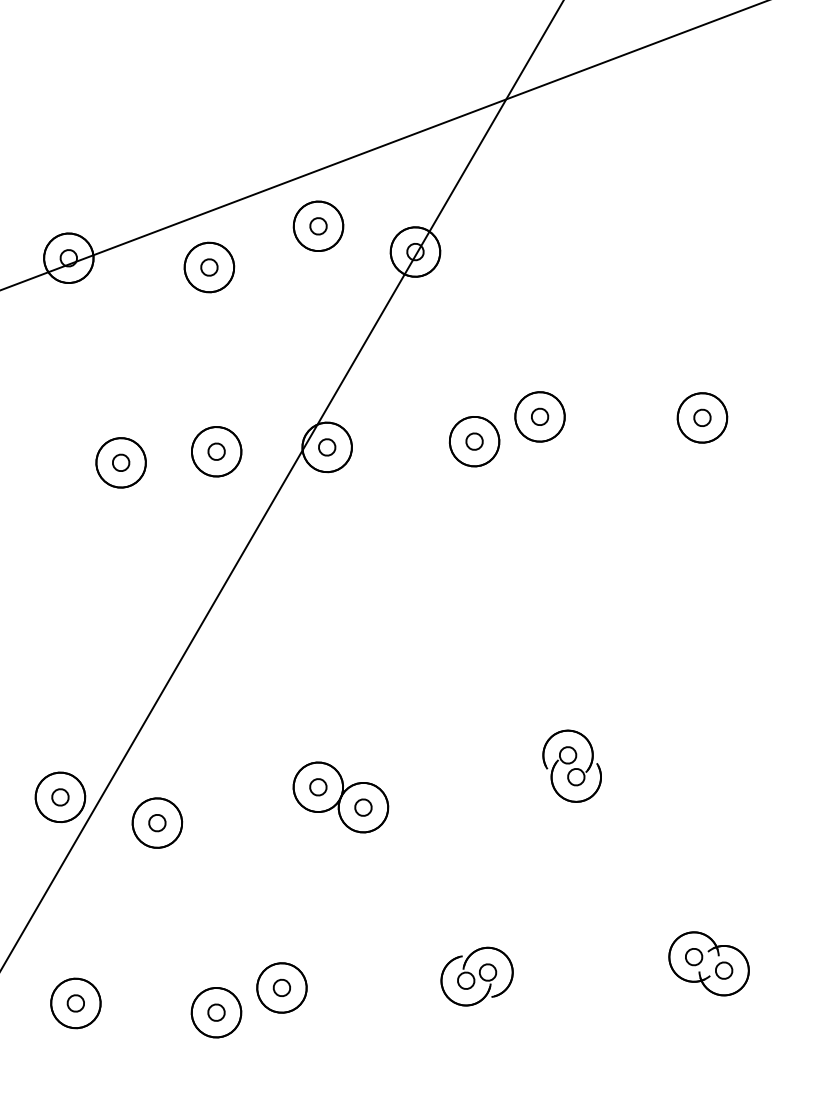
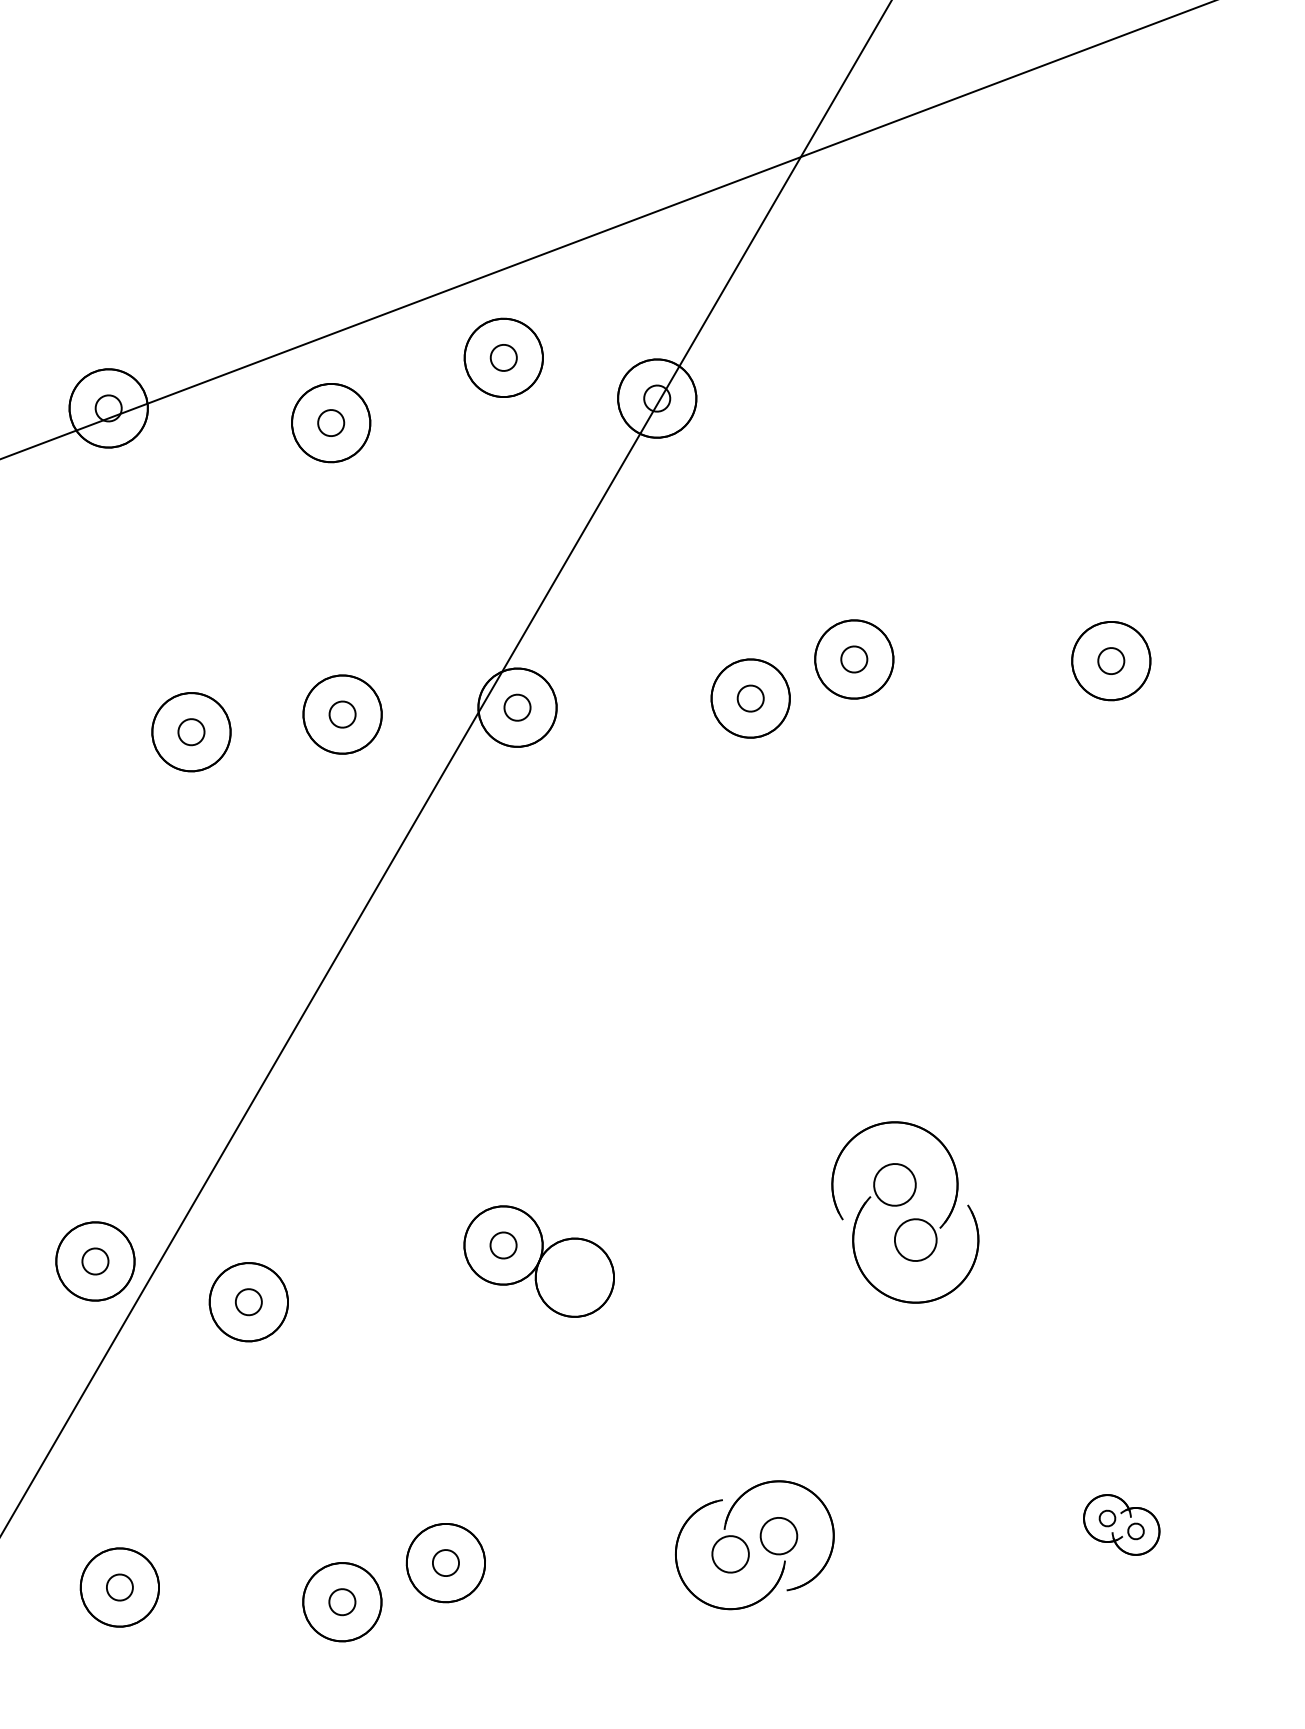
part: (571, 765) -> (904, 1211), size x1.6
part: (363, 807) -> (574, 1277), removed
part: (708, 963) -> (1120, 1524), size x0.6
part: (476, 976) -> (753, 1544), size x1.4

